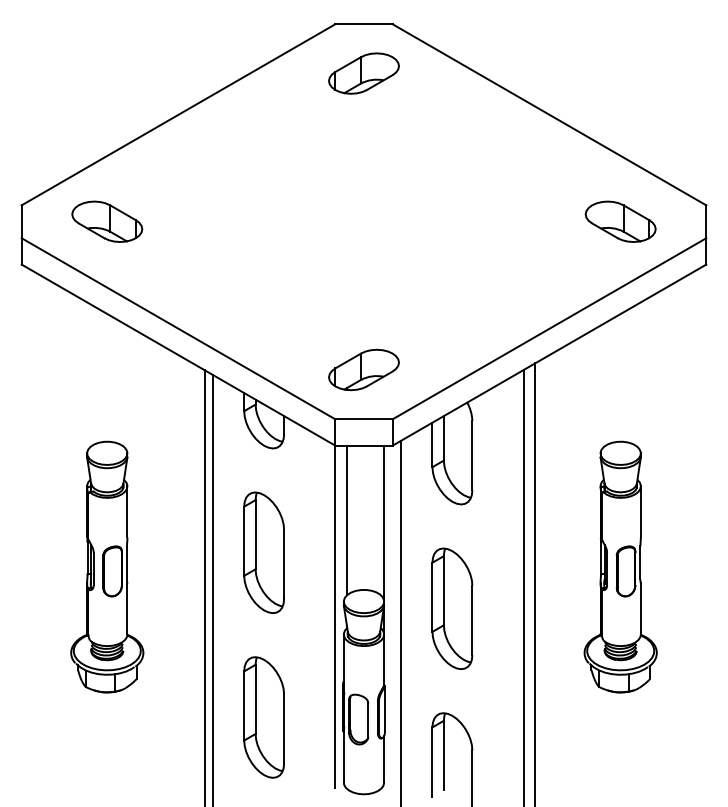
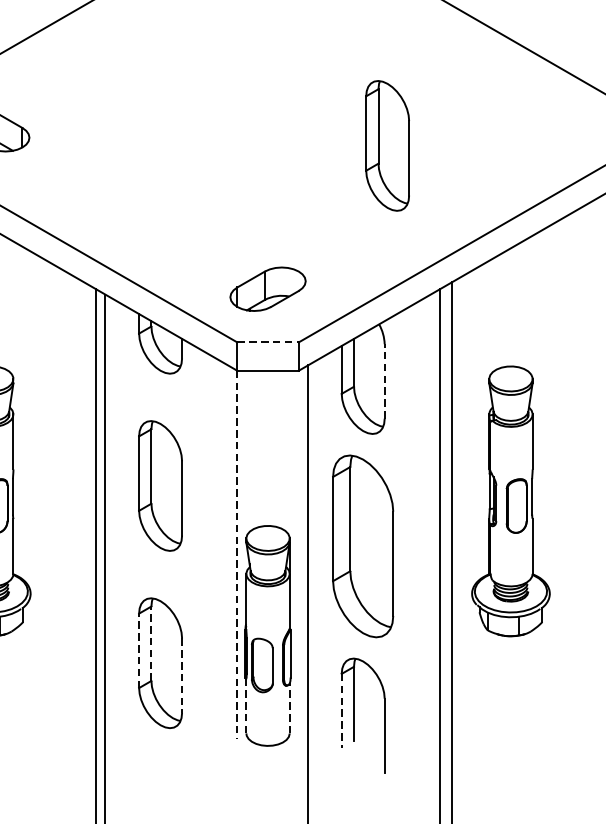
part: (620, 221) -> (544, 129), removed
part: (474, 236) -> (386, 145), added
line: (363, 419) -> (267, 342), solid -> dashed
line: (472, 455) -> (384, 381), solid -> dashed
line: (346, 520) -> (249, 451), removed
line: (383, 522) -> (289, 453), removed
part: (620, 566) -> (510, 500), moved
part: (452, 608) -> (363, 545), size x1.4
line: (335, 617) -> (237, 555), solid -> dashed
line: (255, 699) -> (151, 643), solid -> dashed
line: (244, 705) -> (139, 650), solid -> dashed
line: (284, 729) -> (182, 676), solid -> dashed
line: (343, 757) -> (245, 706), solid -> dashed
line: (384, 758) -> (290, 707), solid -> dashed
line: (432, 761) -> (341, 710), solid -> dashed

